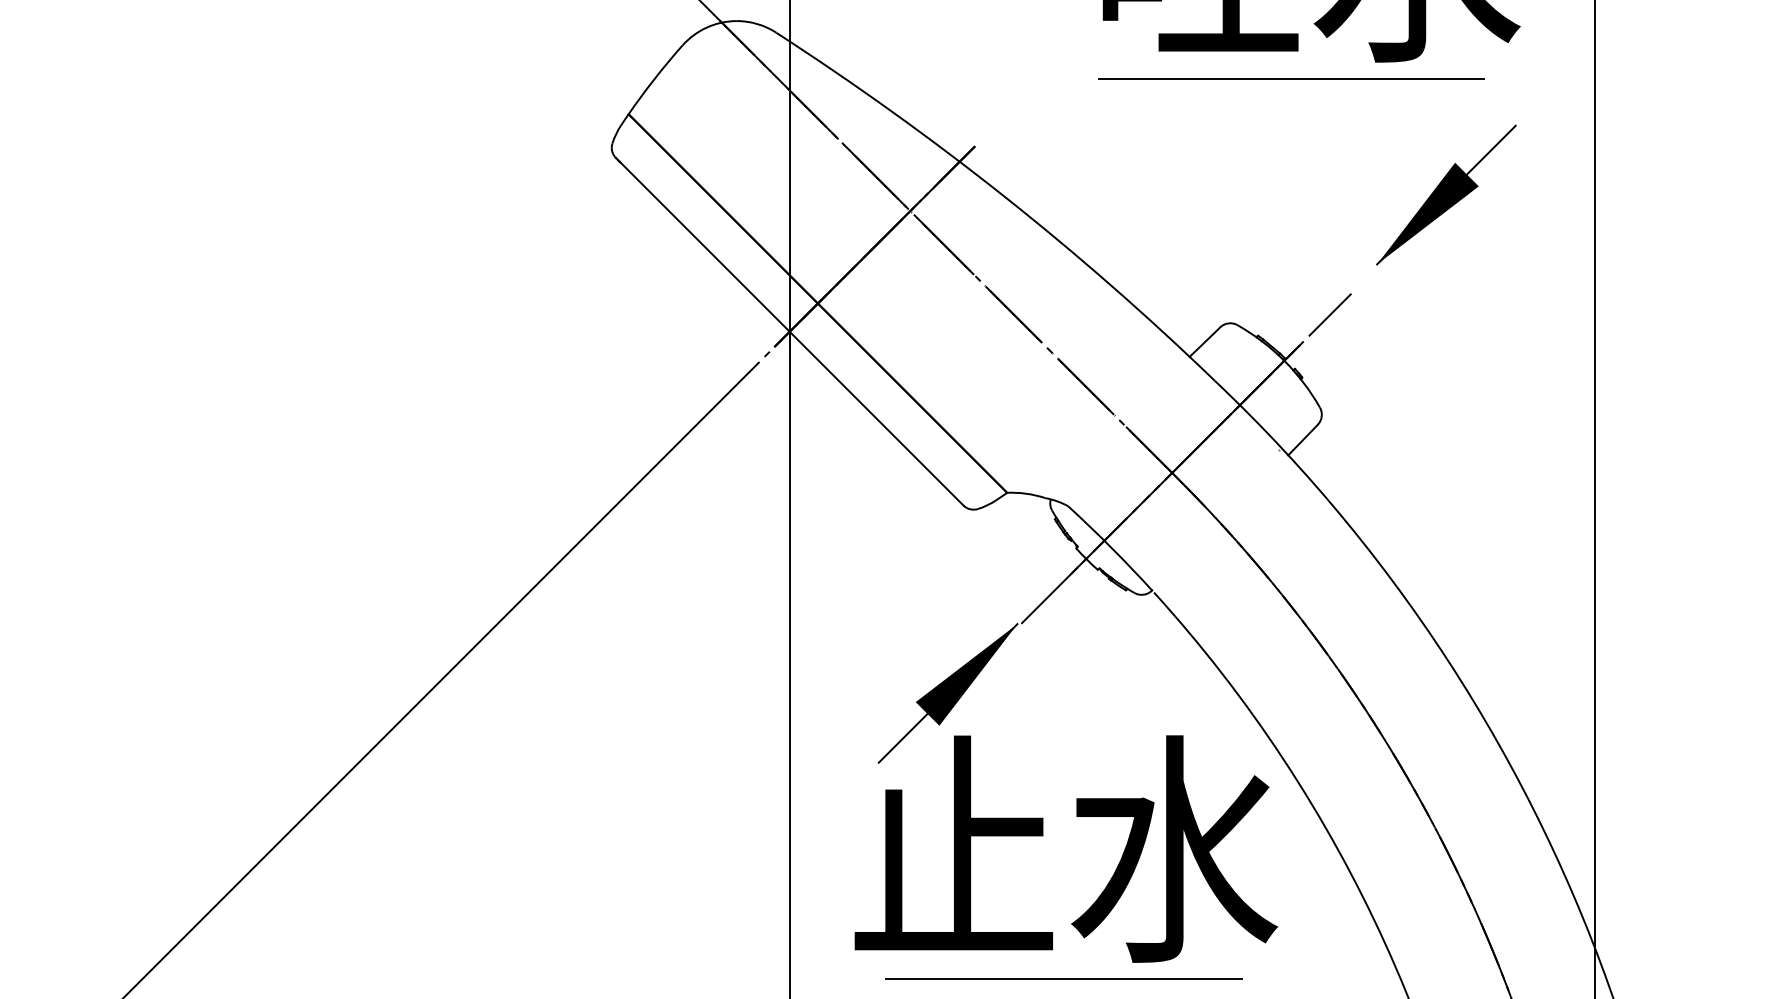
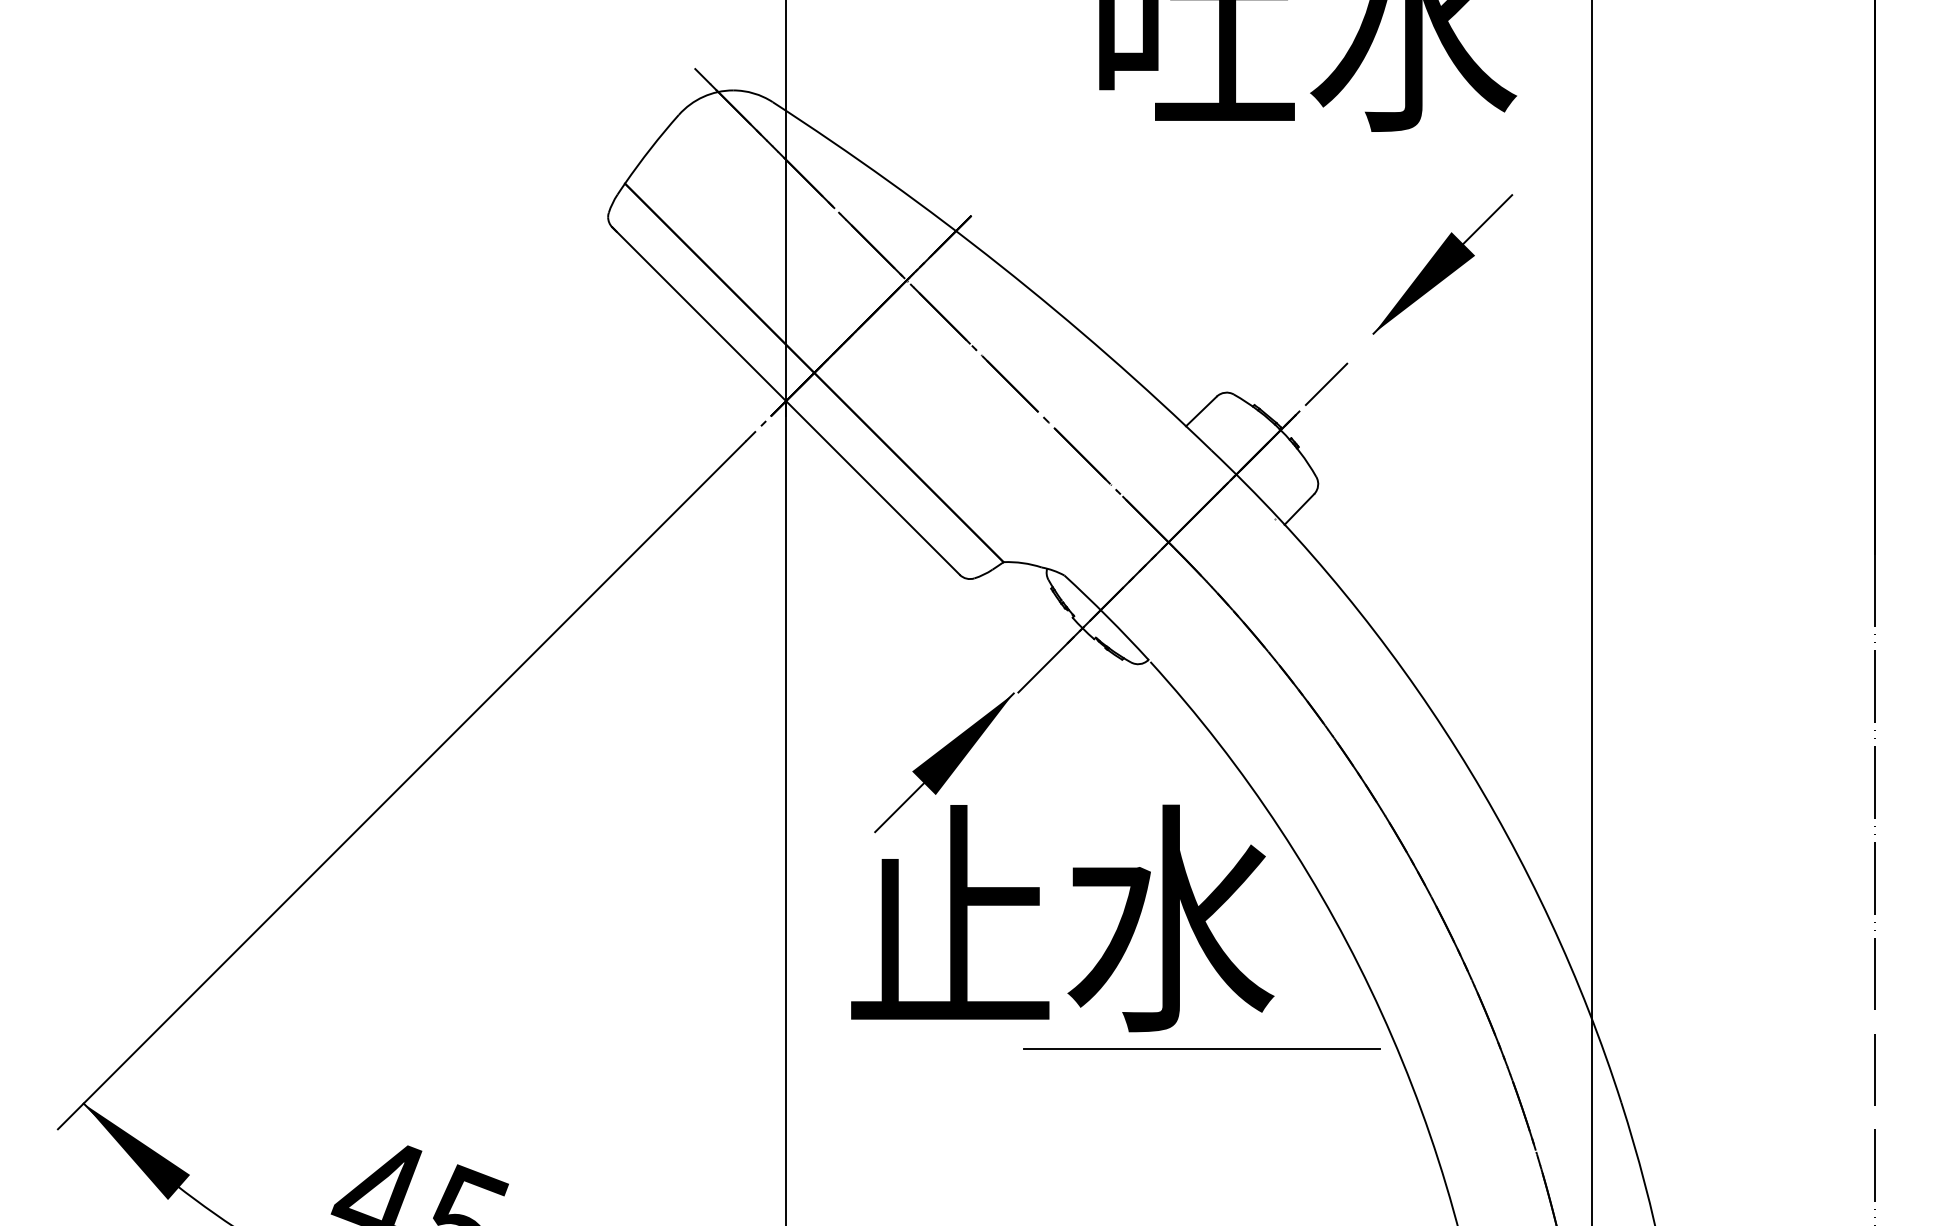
line: (1291, 79) -> (1287, 148), removed
line: (1063, 979) -> (1201, 1048), moved

